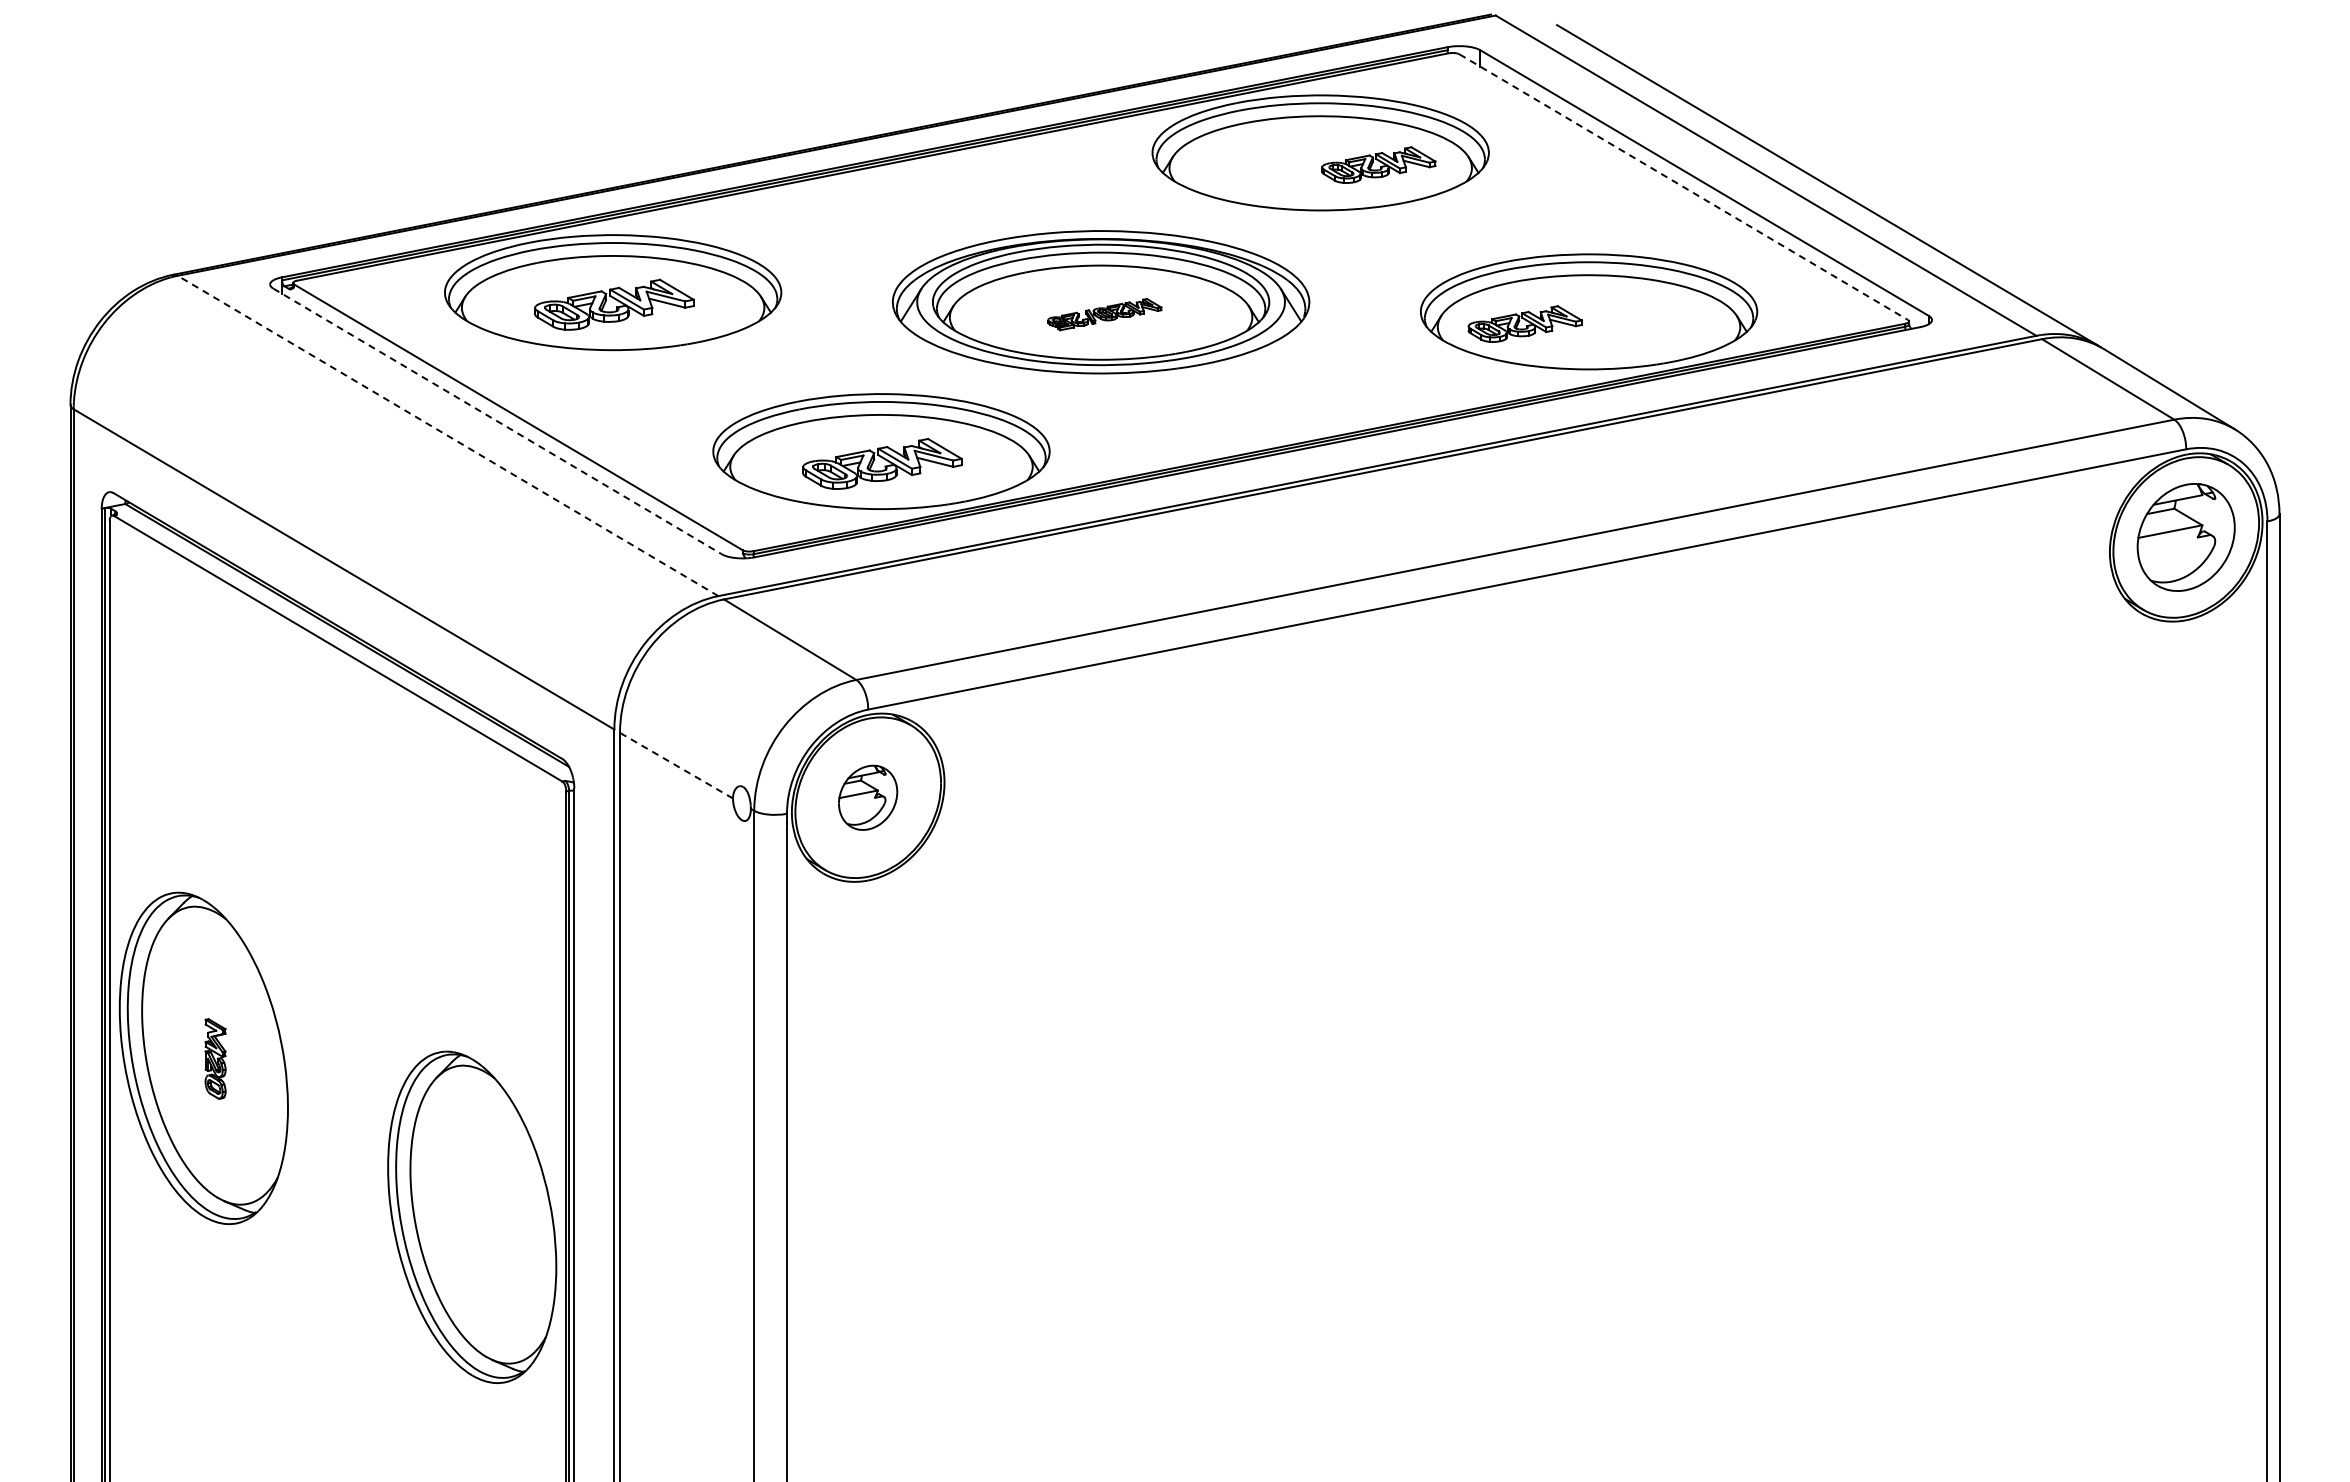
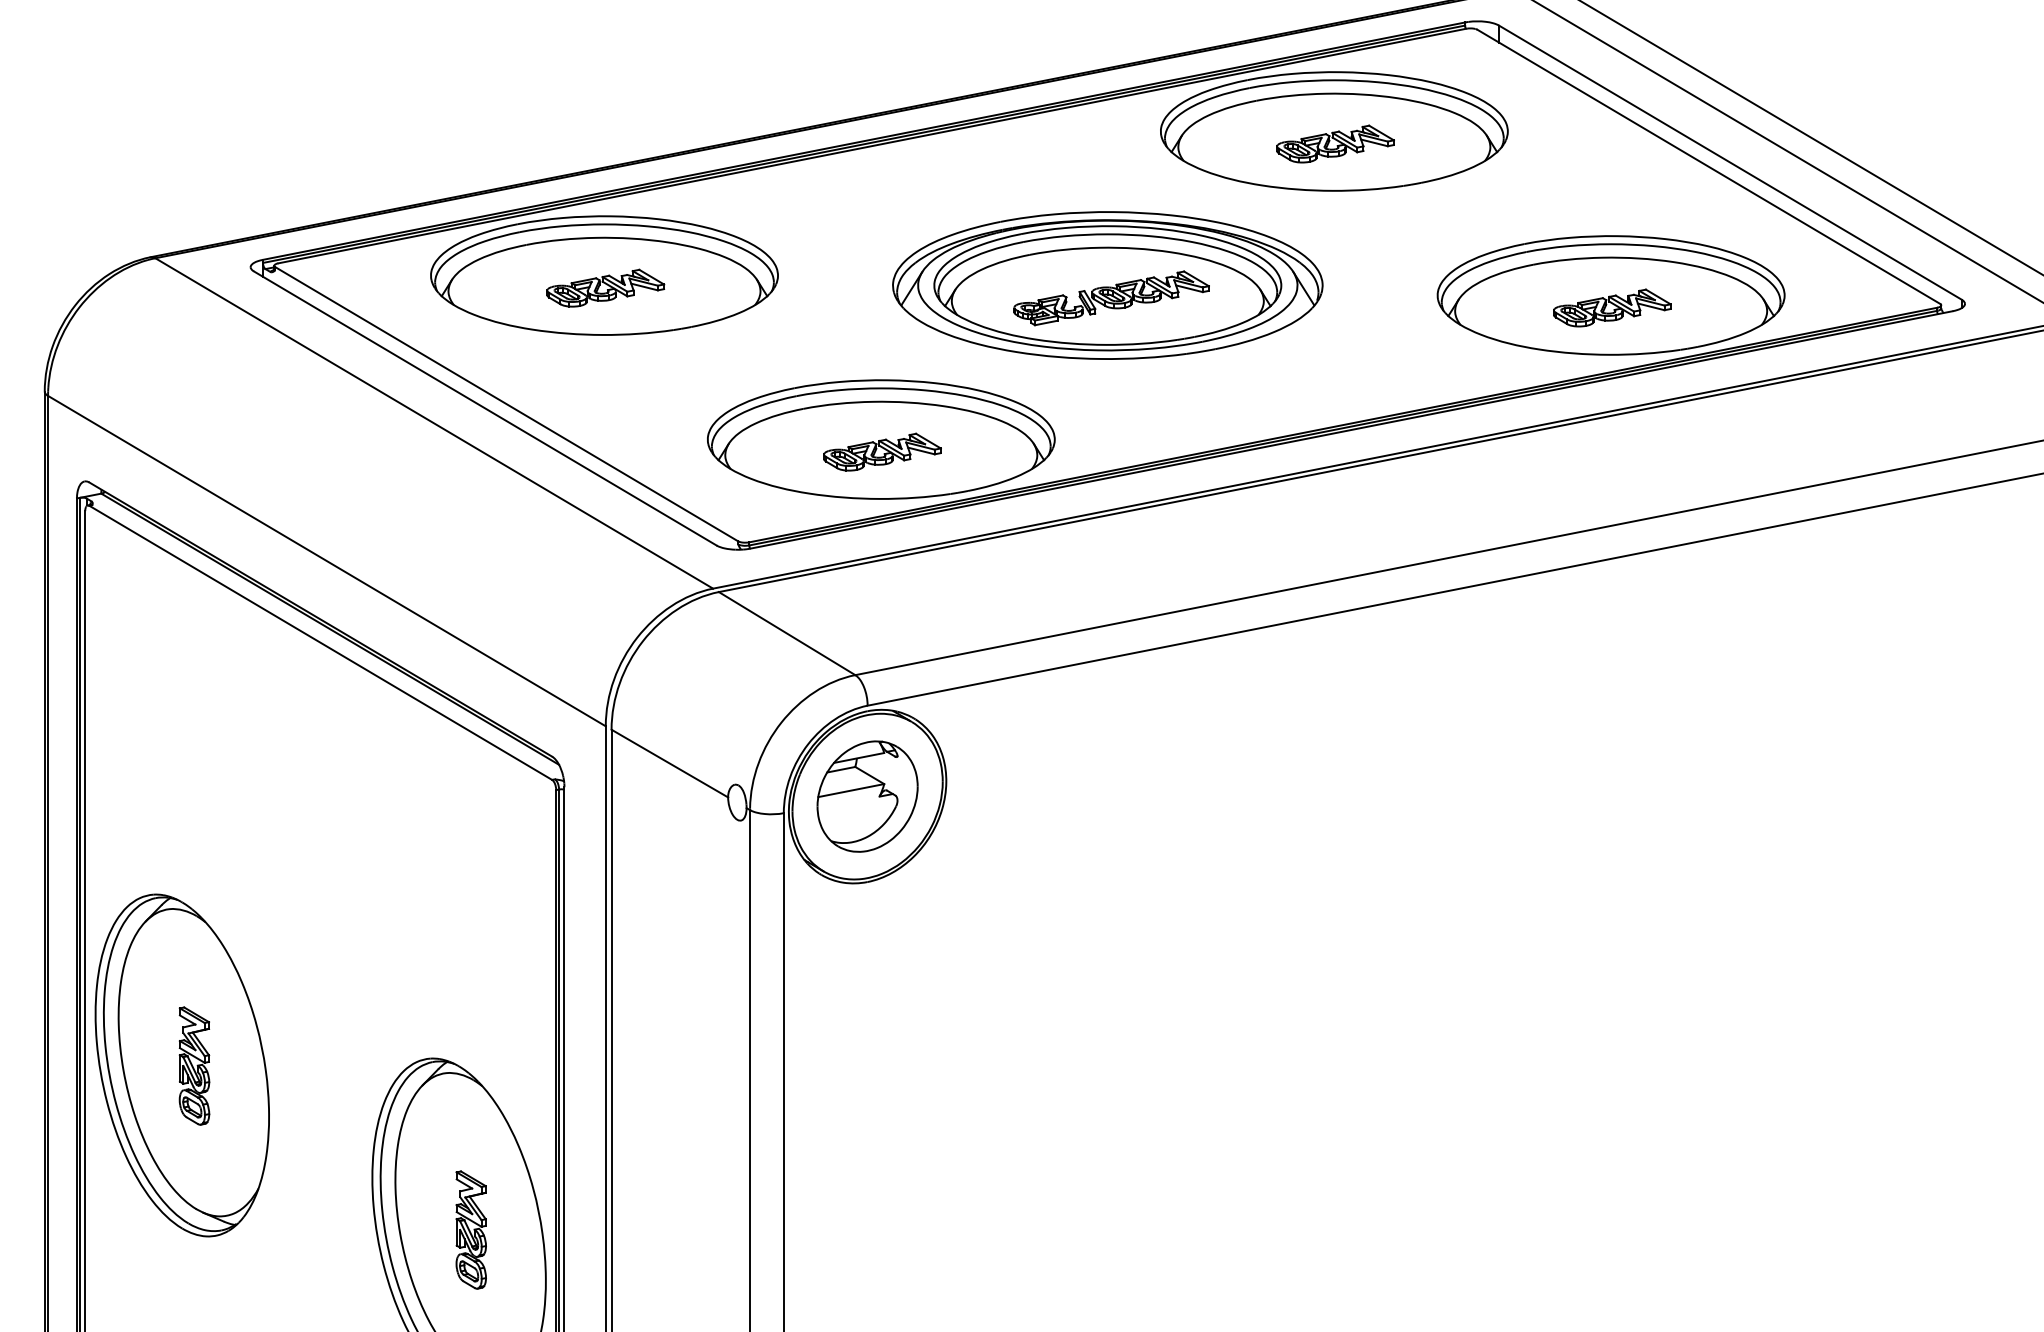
part: (1378, 164) -> (1335, 143), moved
line: (1683, 187) -> (1708, 167), dashed -> solid
part: (613, 304) -> (604, 287), size x0.71
part: (1104, 314) -> (1111, 298), size x1.67
part: (1524, 323) -> (1611, 307), moved
line: (497, 421) -> (485, 408), dashed -> solid
line: (447, 435) -> (433, 422), dashed -> solid
part: (882, 463) -> (882, 451), size x0.71
line: (676, 765) -> (669, 763), dashed -> solid
part: (867, 797) -> (866, 796), size x1.67
part: (215, 1058) -> (194, 1065), size x1.43
part: (483, 1217) -> (470, 1229), added

